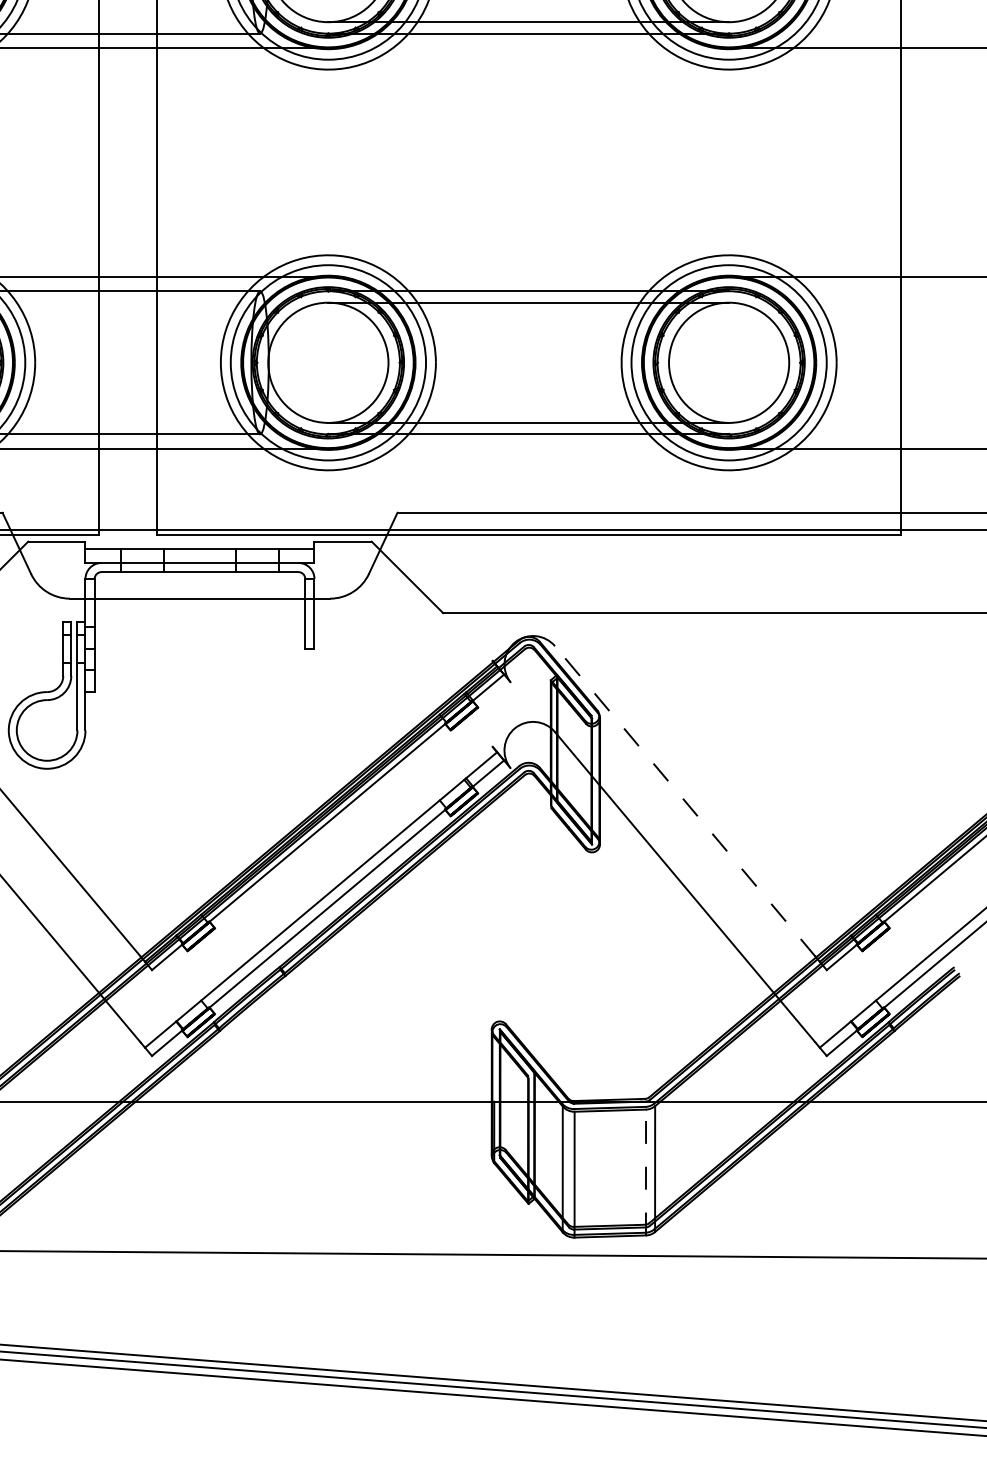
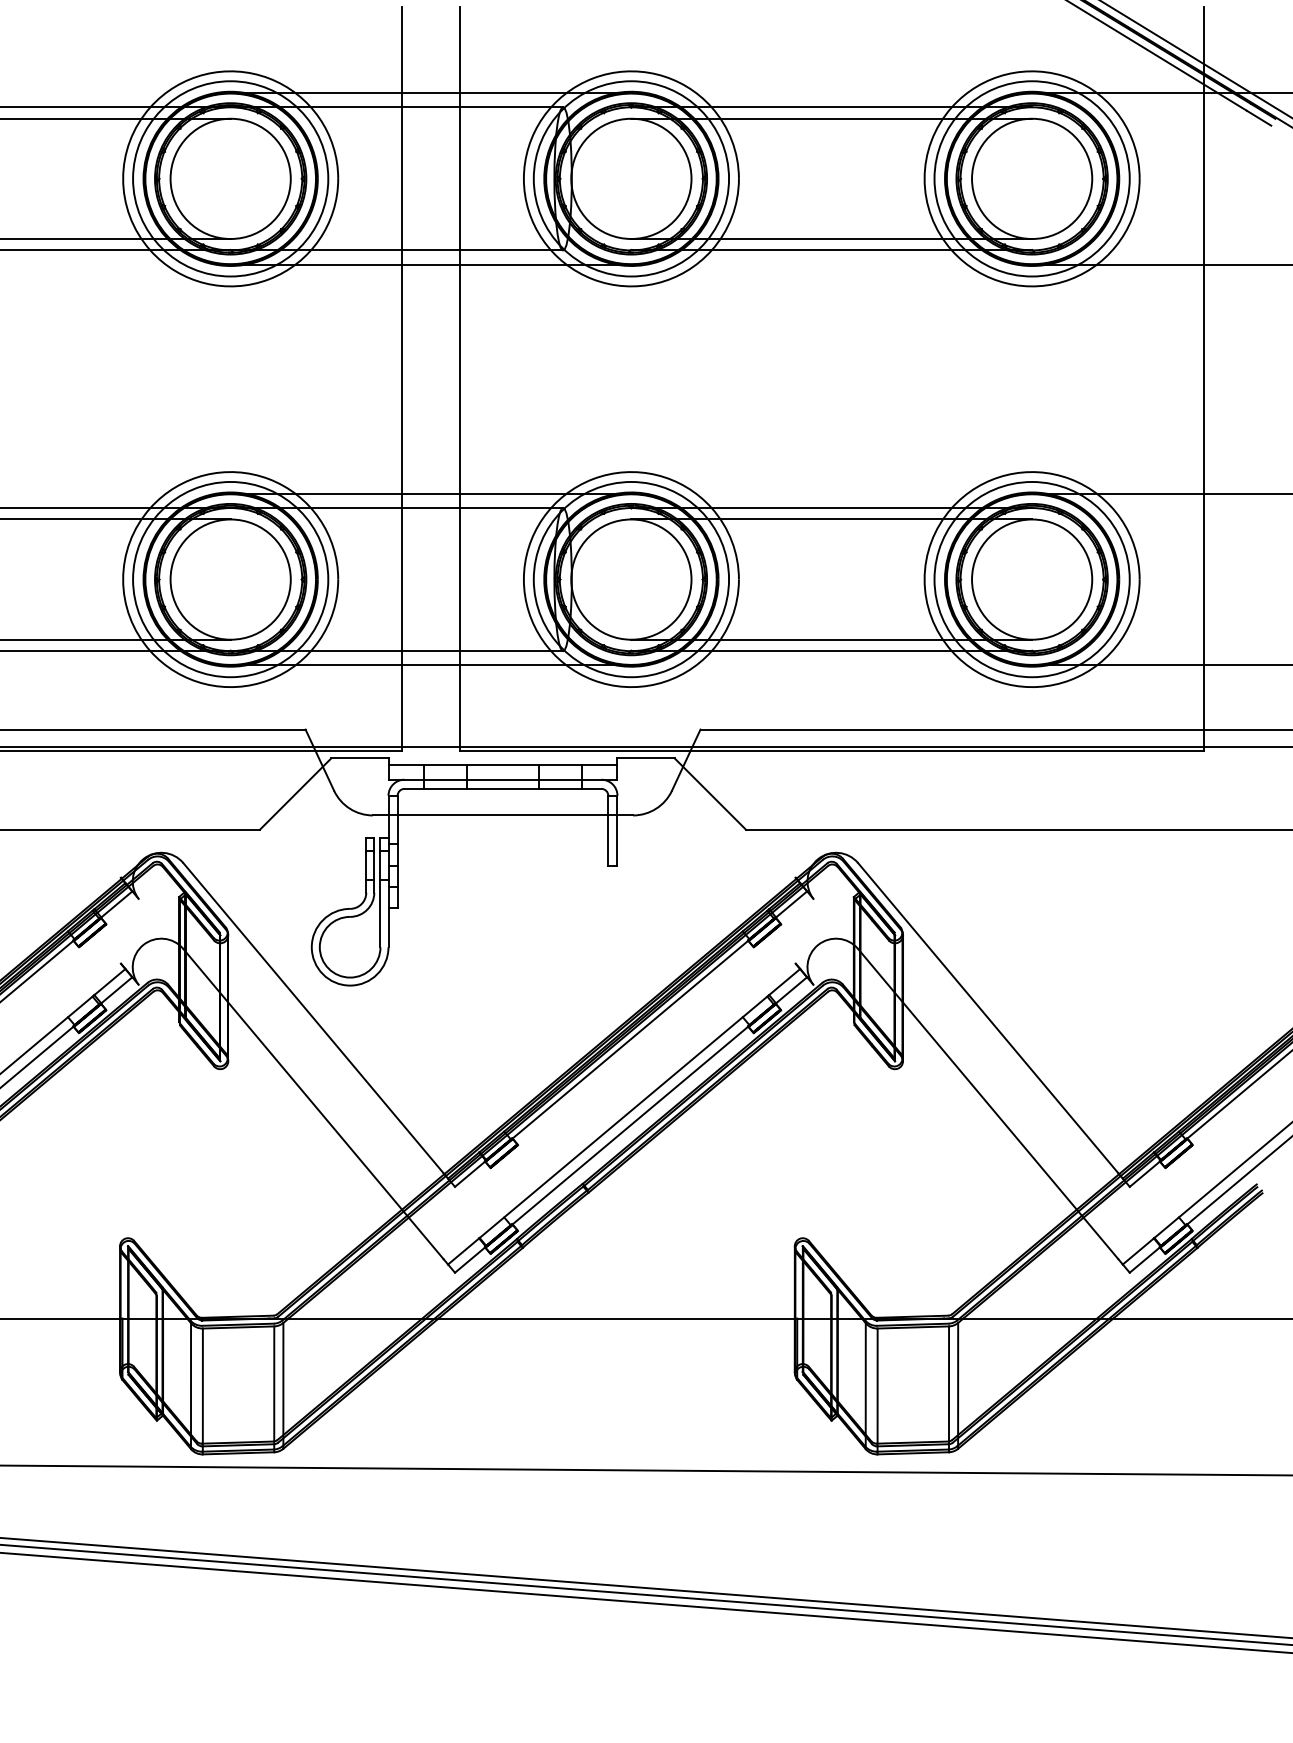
line: (685, 801) -> (988, 1018), dashed -> solid
line: (646, 1172) -> (949, 1389), dashed -> solid

